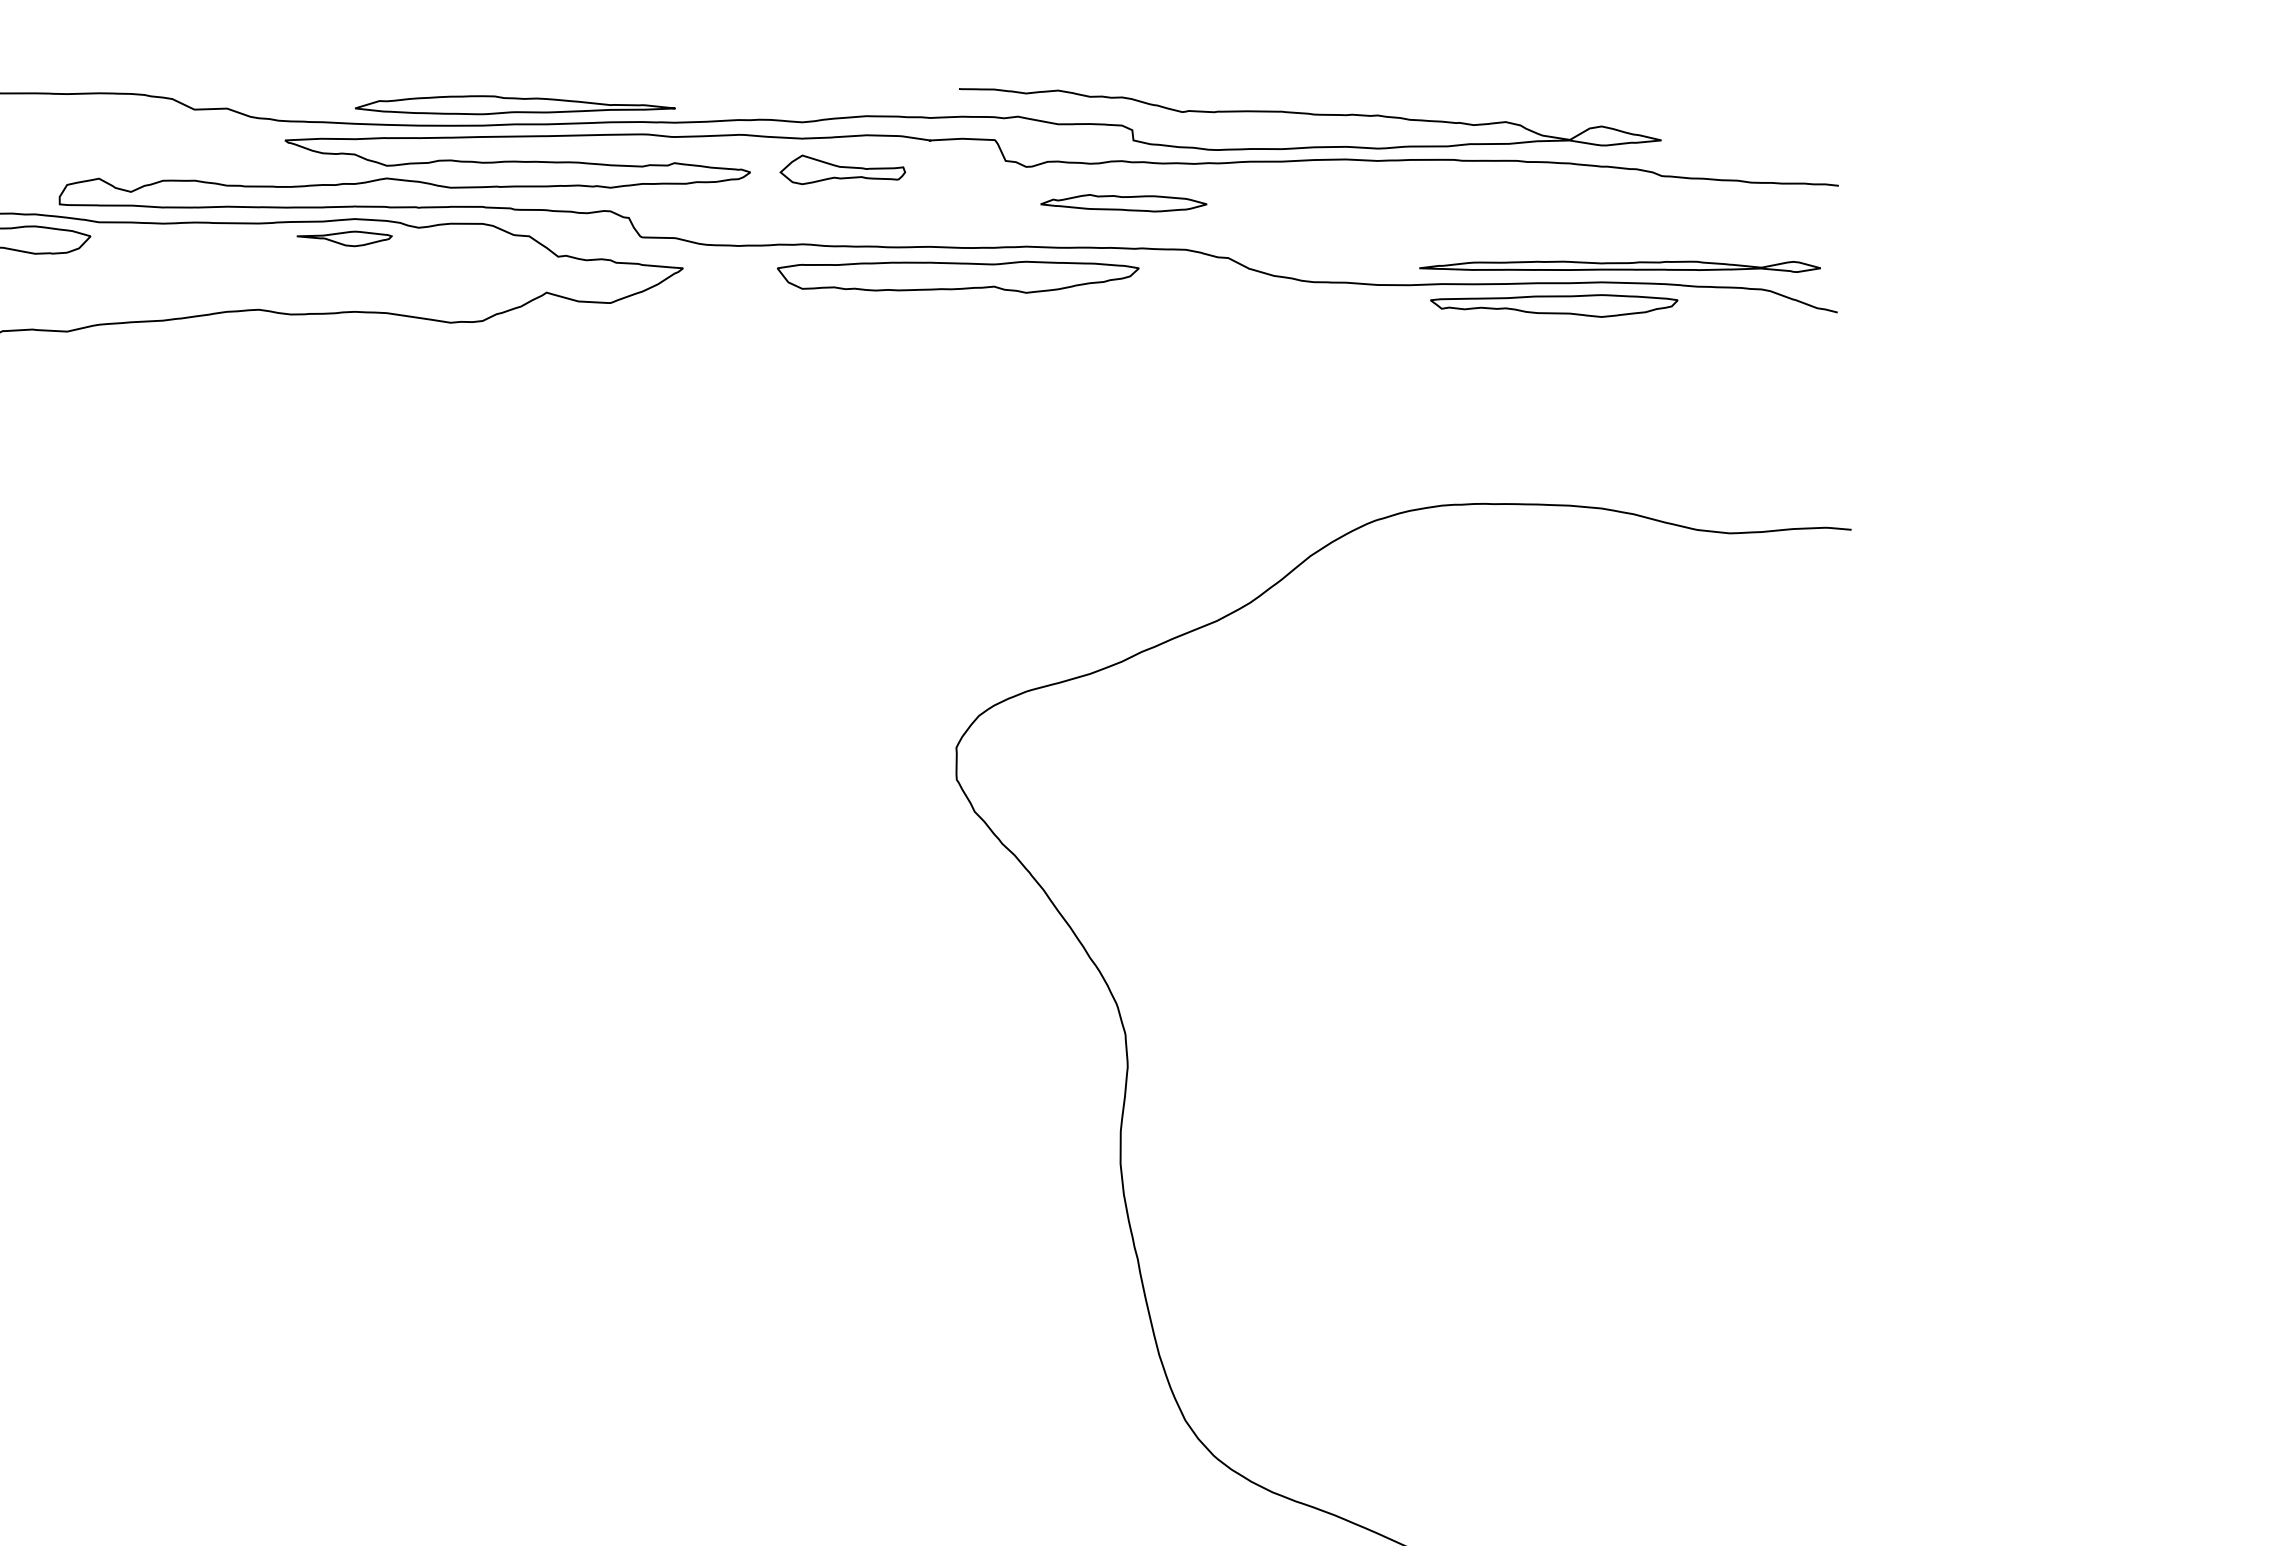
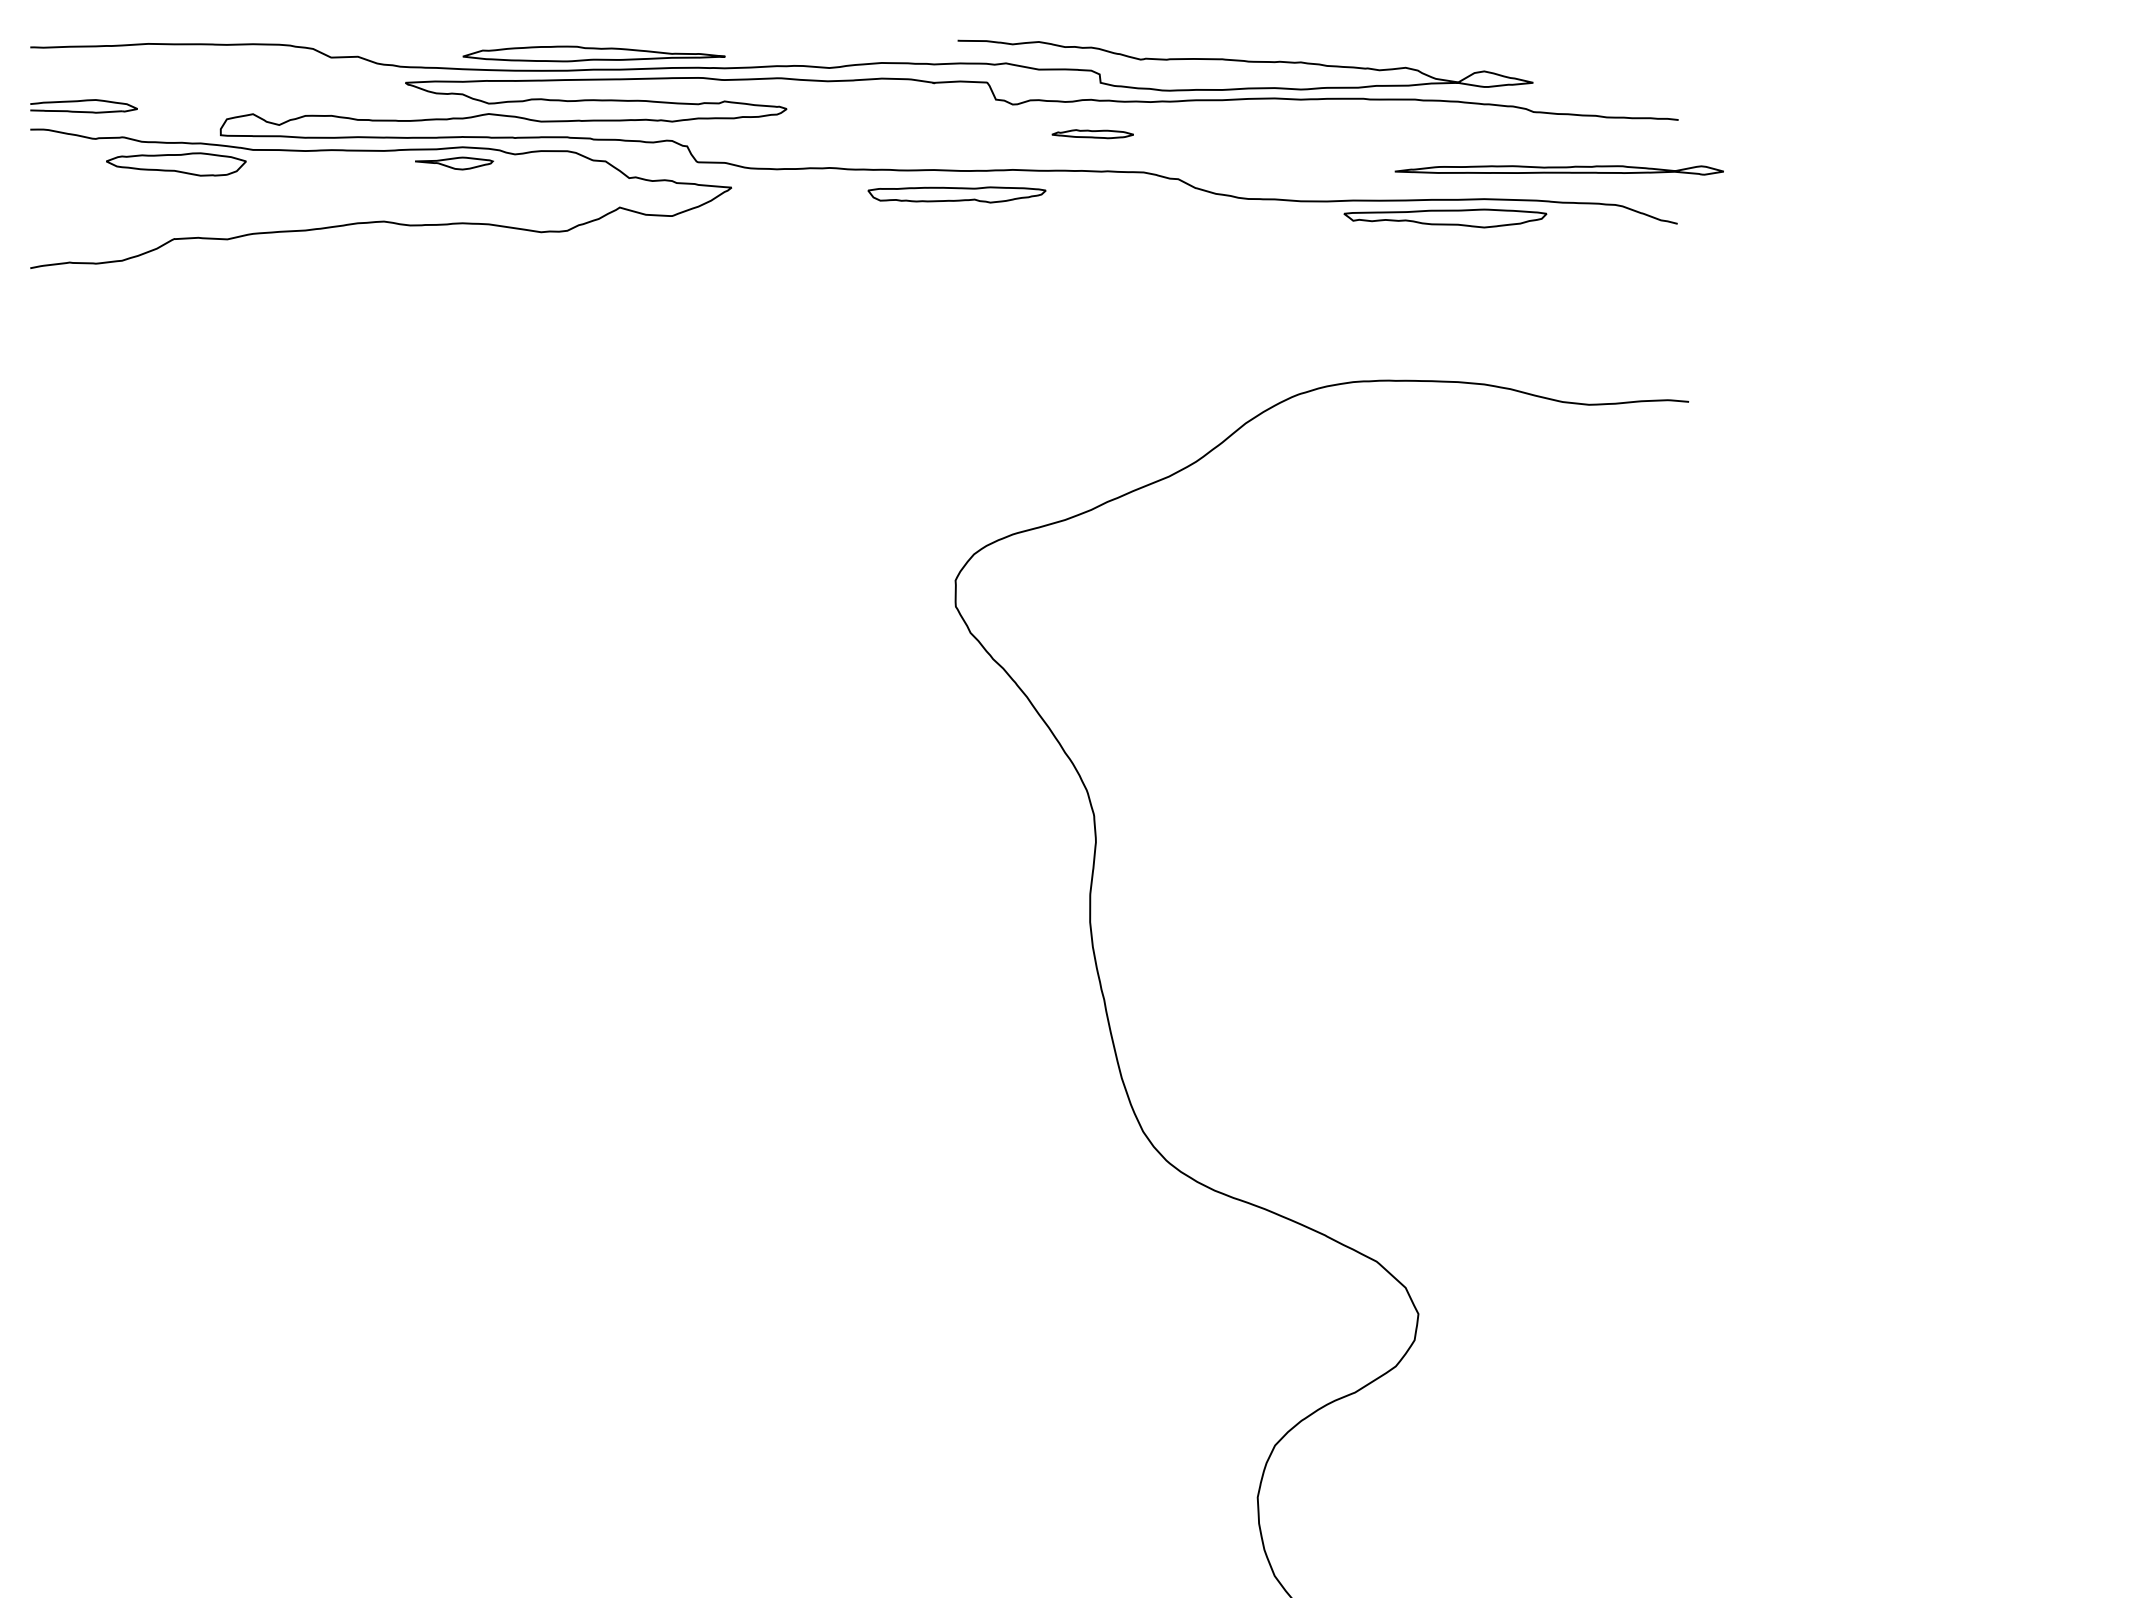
part: (842, 169) -> (862, 106), removed
part: (1123, 202) -> (1092, 133), size x0.6
part: (1619, 266) -> (1558, 170), moved
part: (957, 276) -> (956, 194), size x0.6

